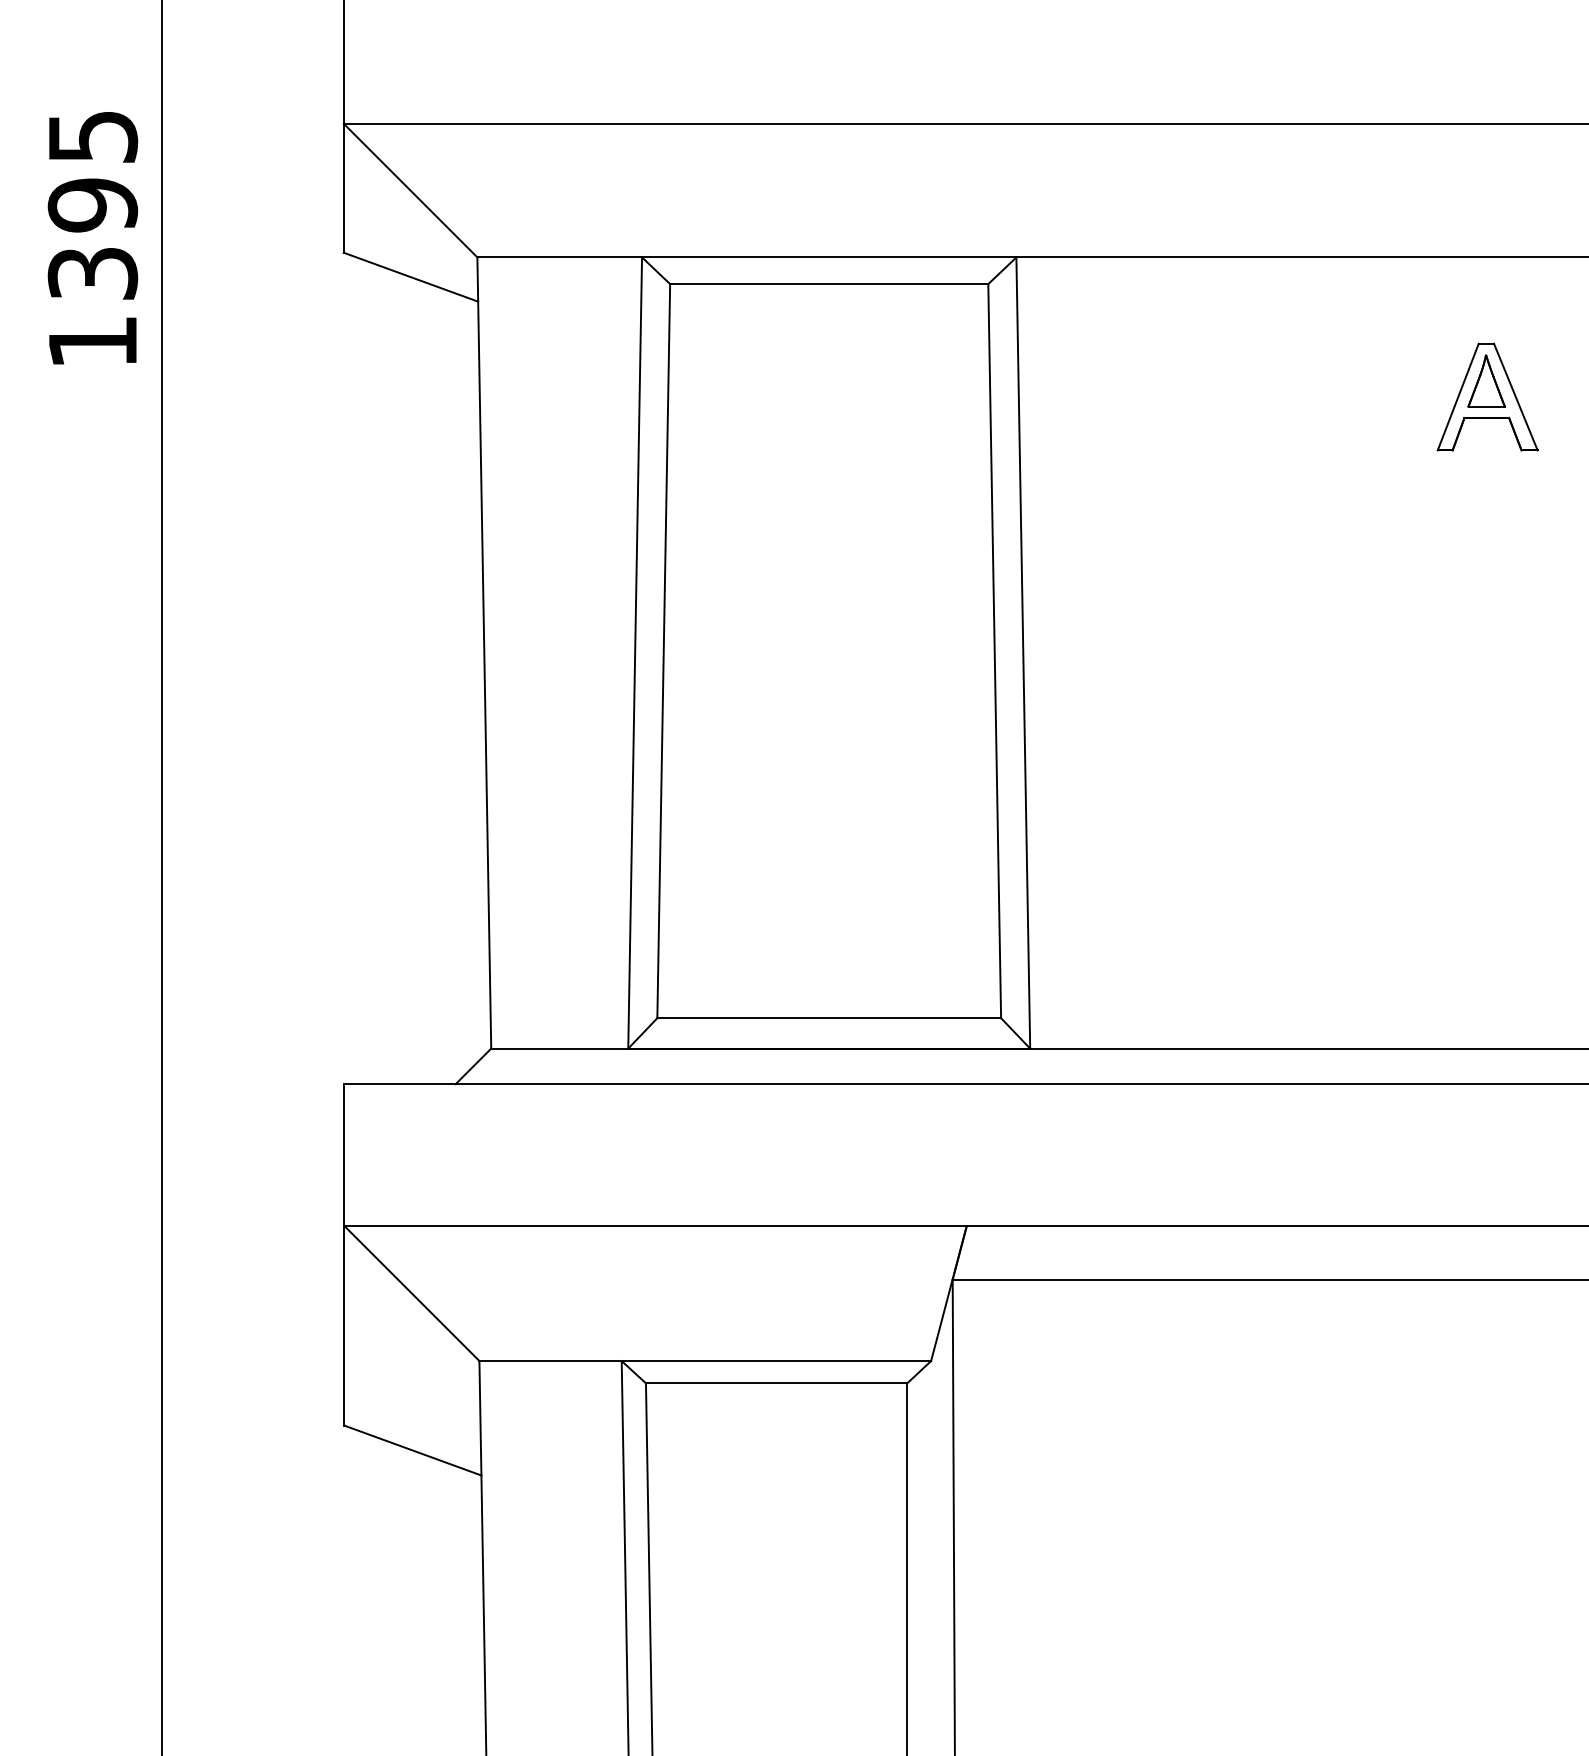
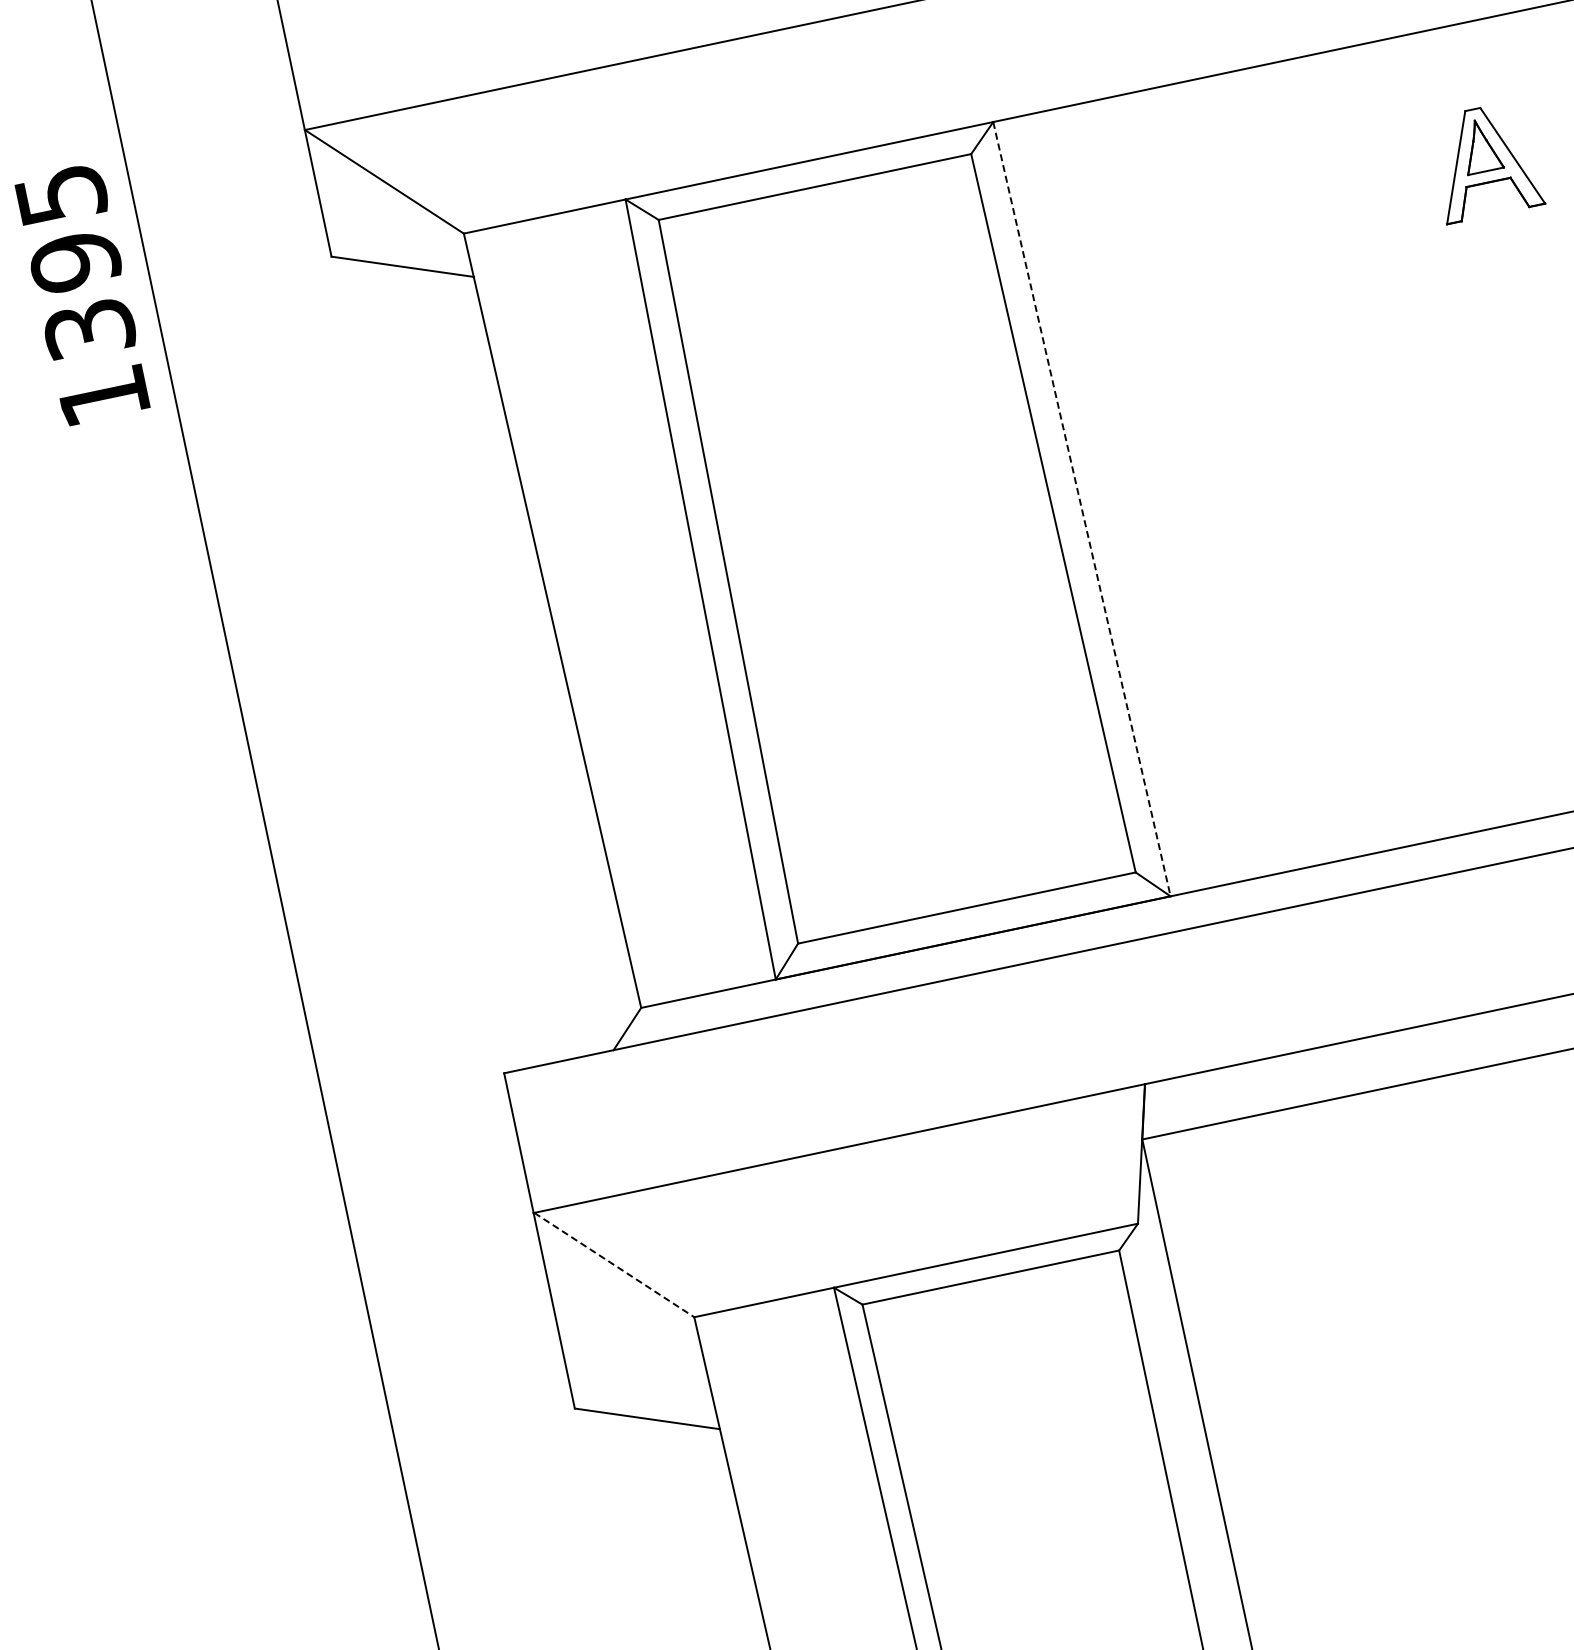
line: (1023, 653) -> (1082, 509), solid -> dashed
line: (412, 1294) -> (614, 1265), solid -> dashed

